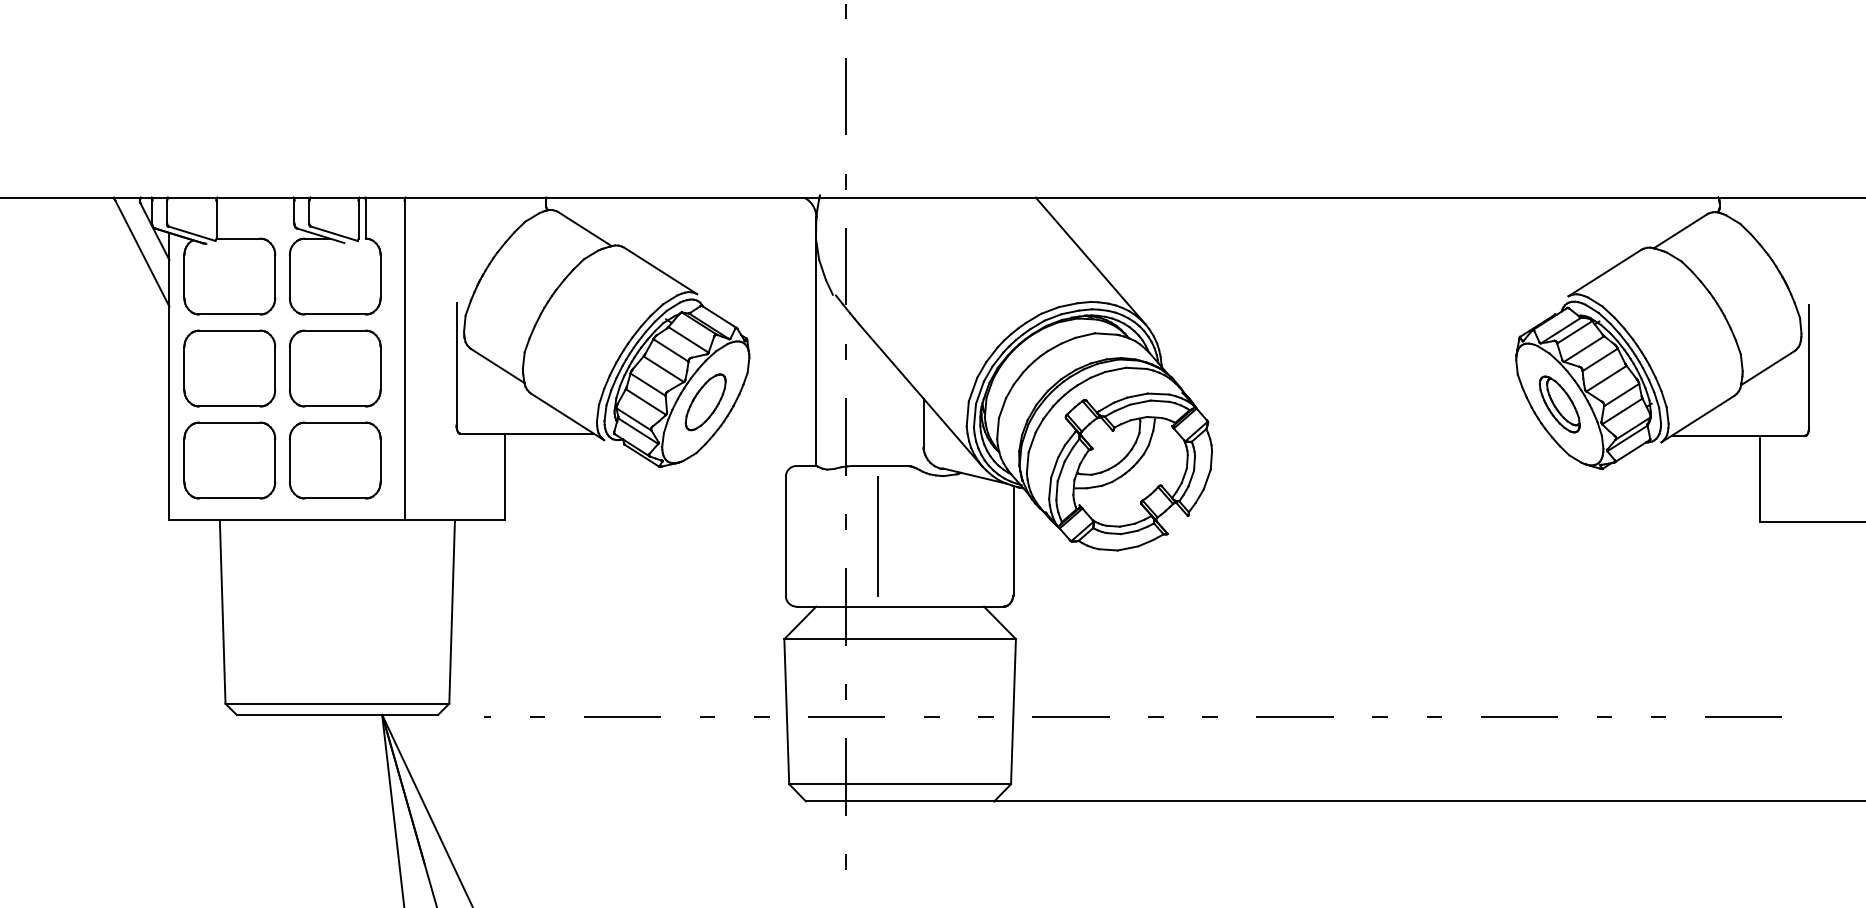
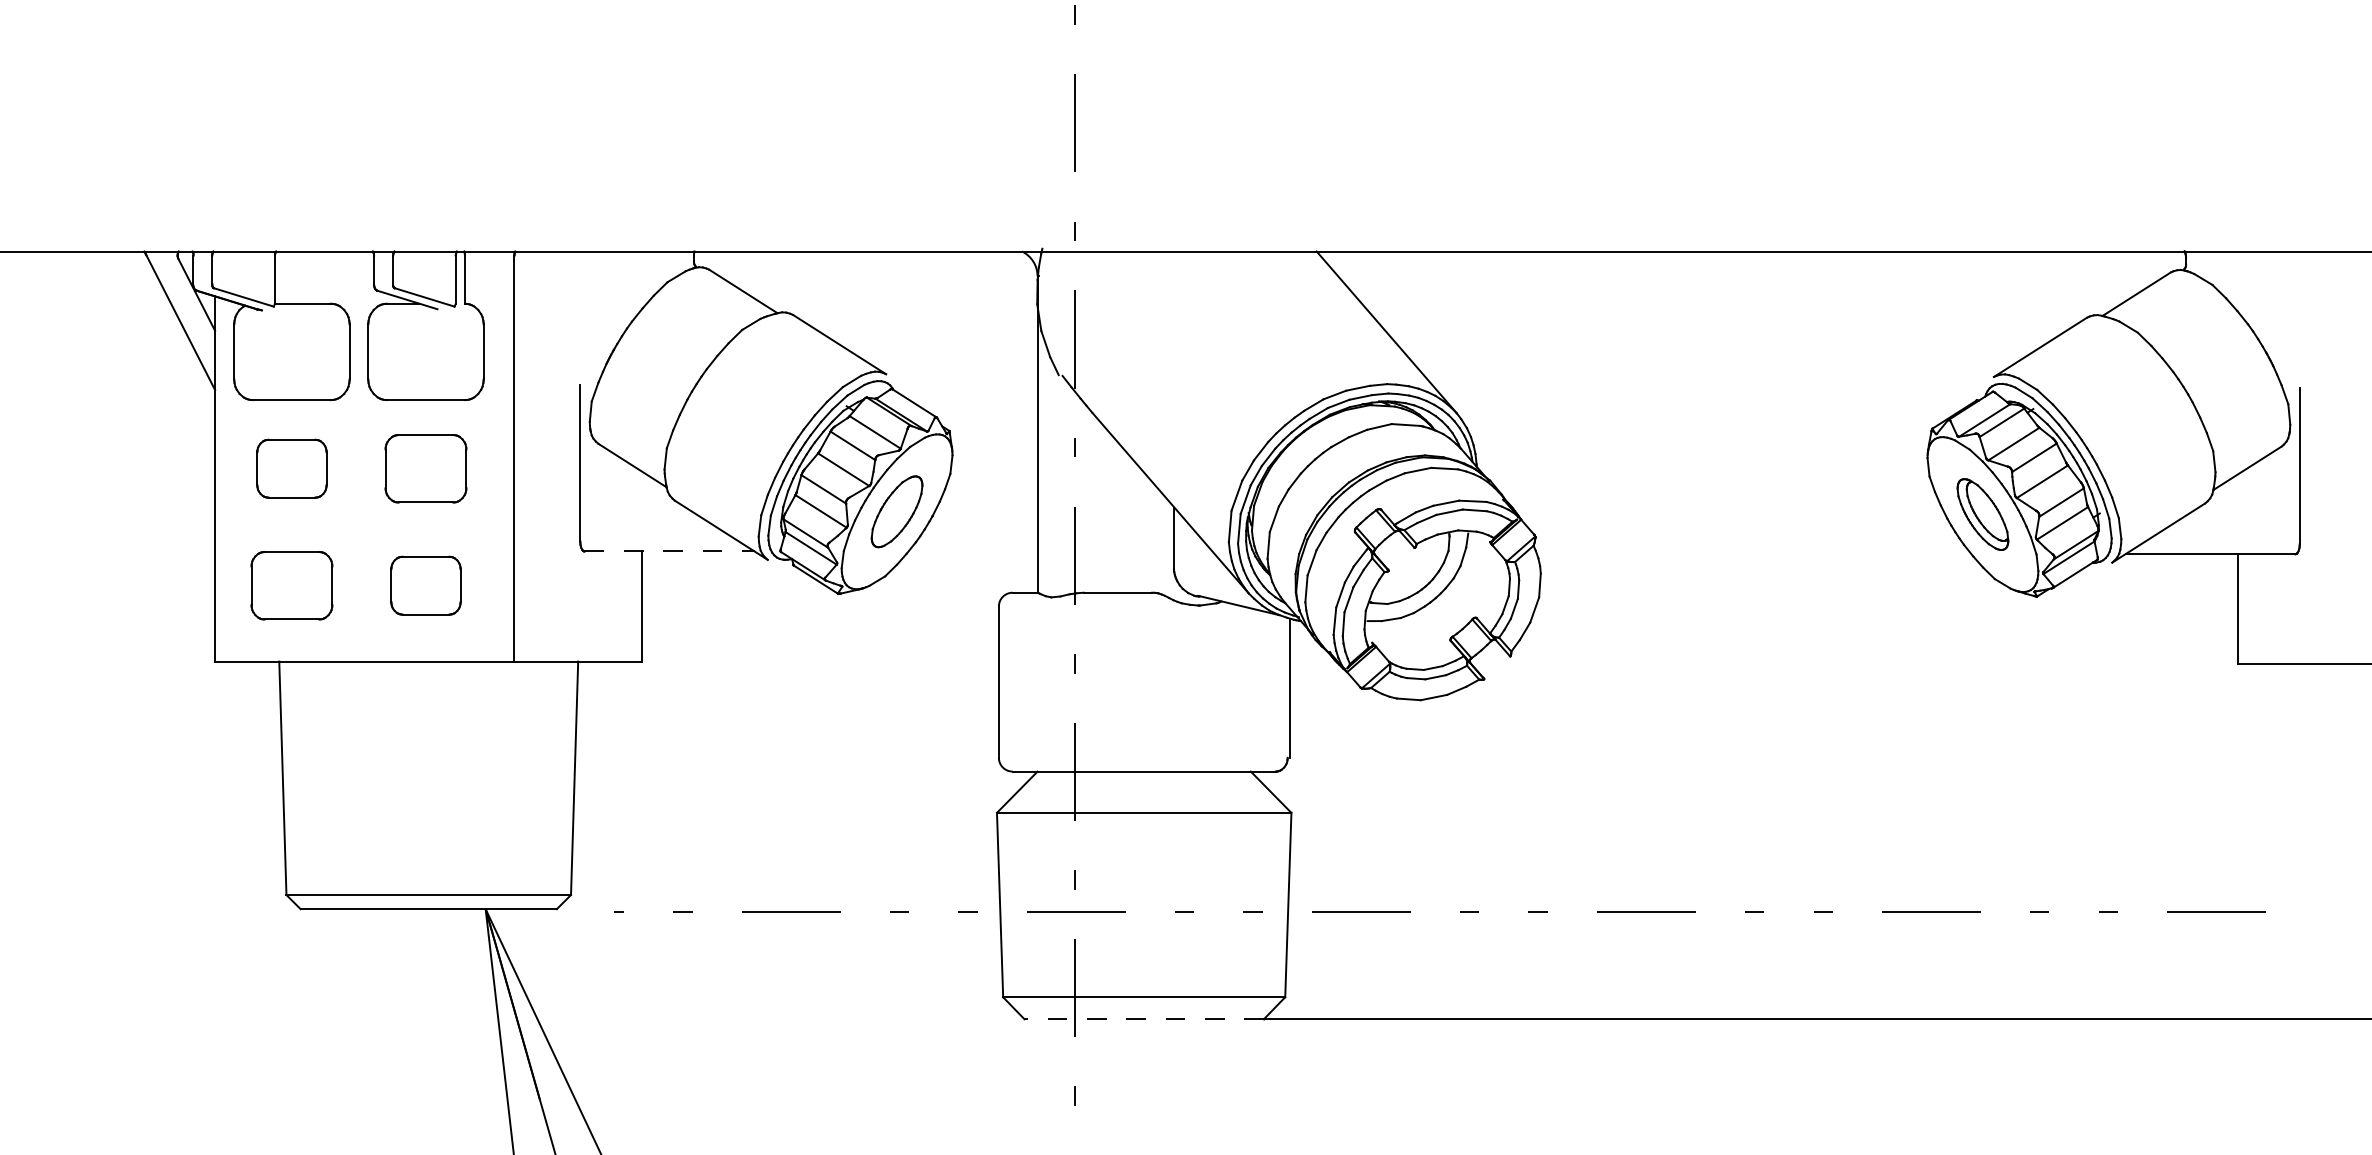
part: (229, 368) -> (291, 468), size x0.6
part: (334, 368) -> (425, 468), size x0.7
line: (526, 433) -> (669, 551), solid -> dashed
part: (229, 460) -> (291, 585), size x0.7
part: (334, 460) -> (425, 585), size x0.6
line: (877, 535) -> (1115, 681), removed
line: (900, 801) -> (1144, 1019), solid -> dashed

